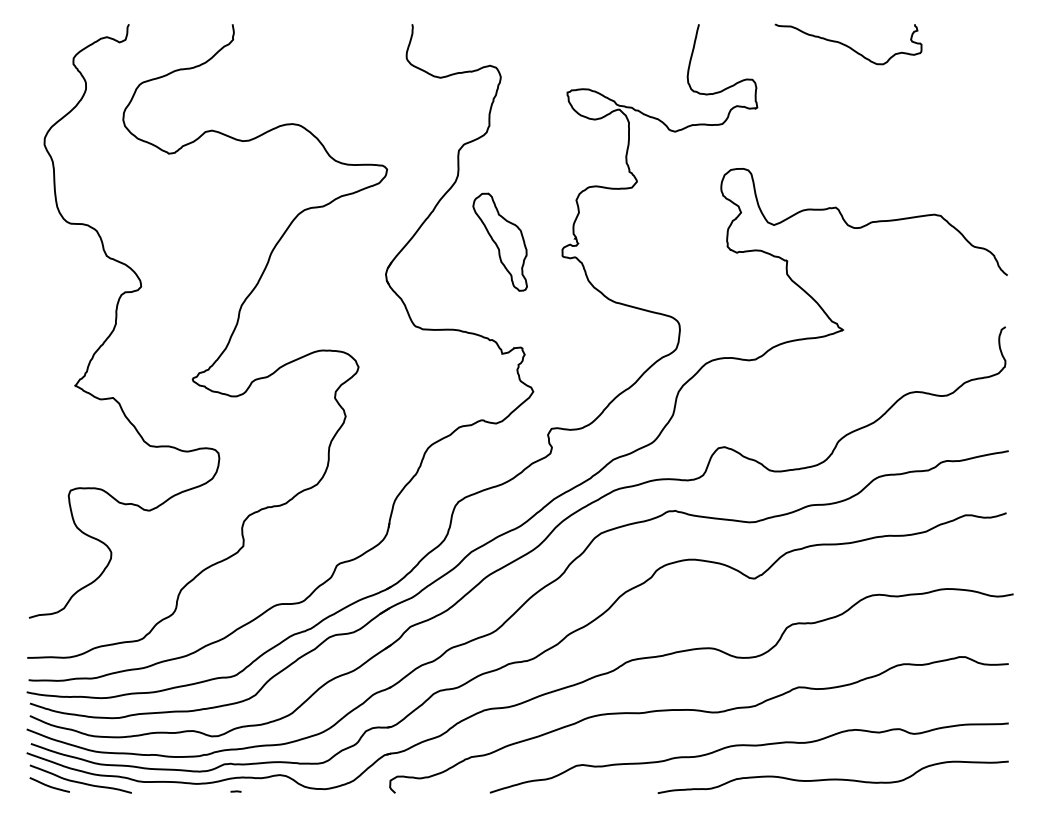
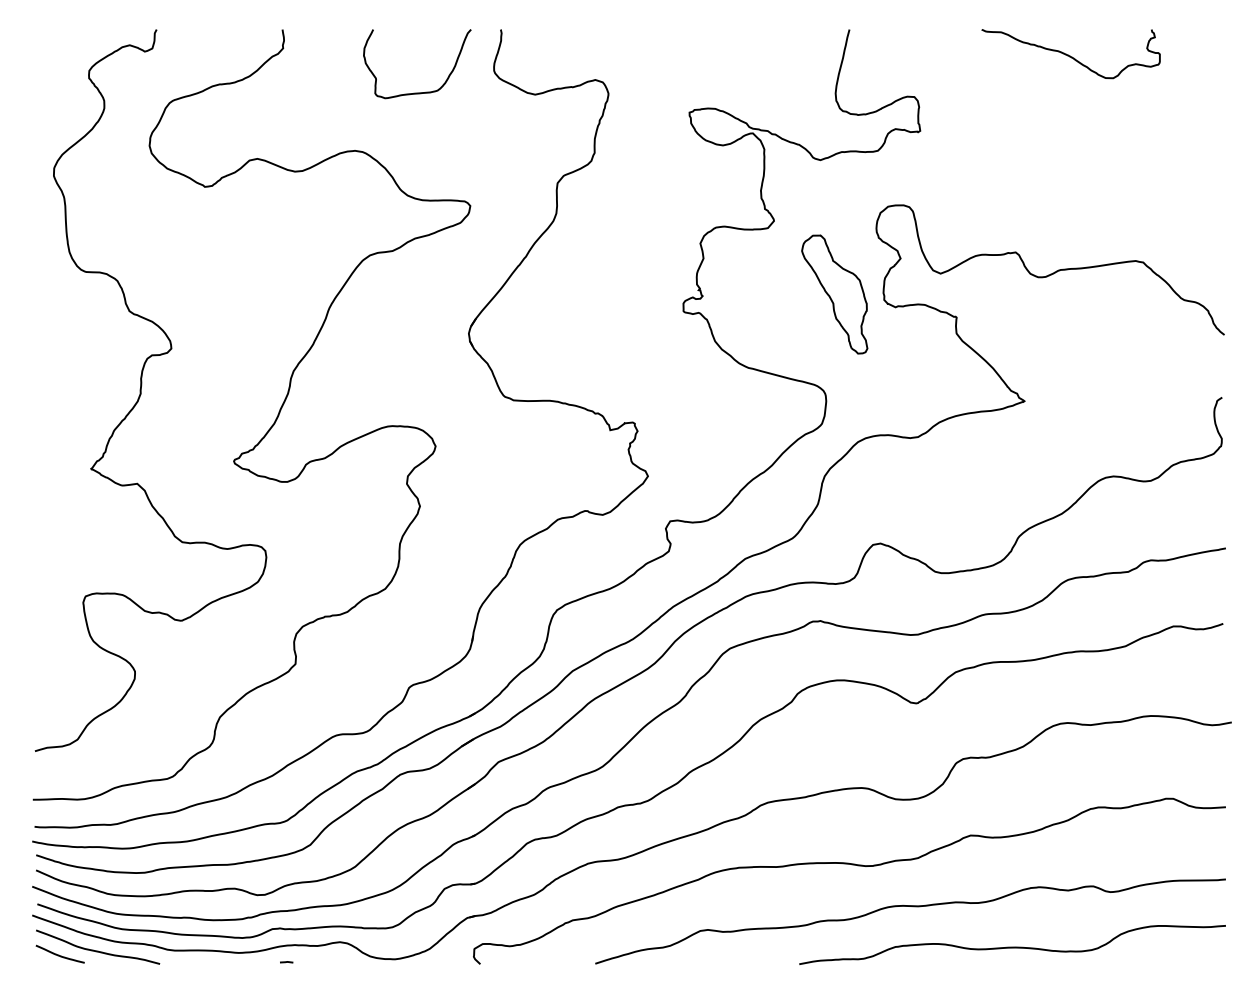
curve: (847, 45) -> (1070, 55), moved
curve: (343, 76) -> (417, 92), added
part: (499, 242) -> (834, 294), moved

